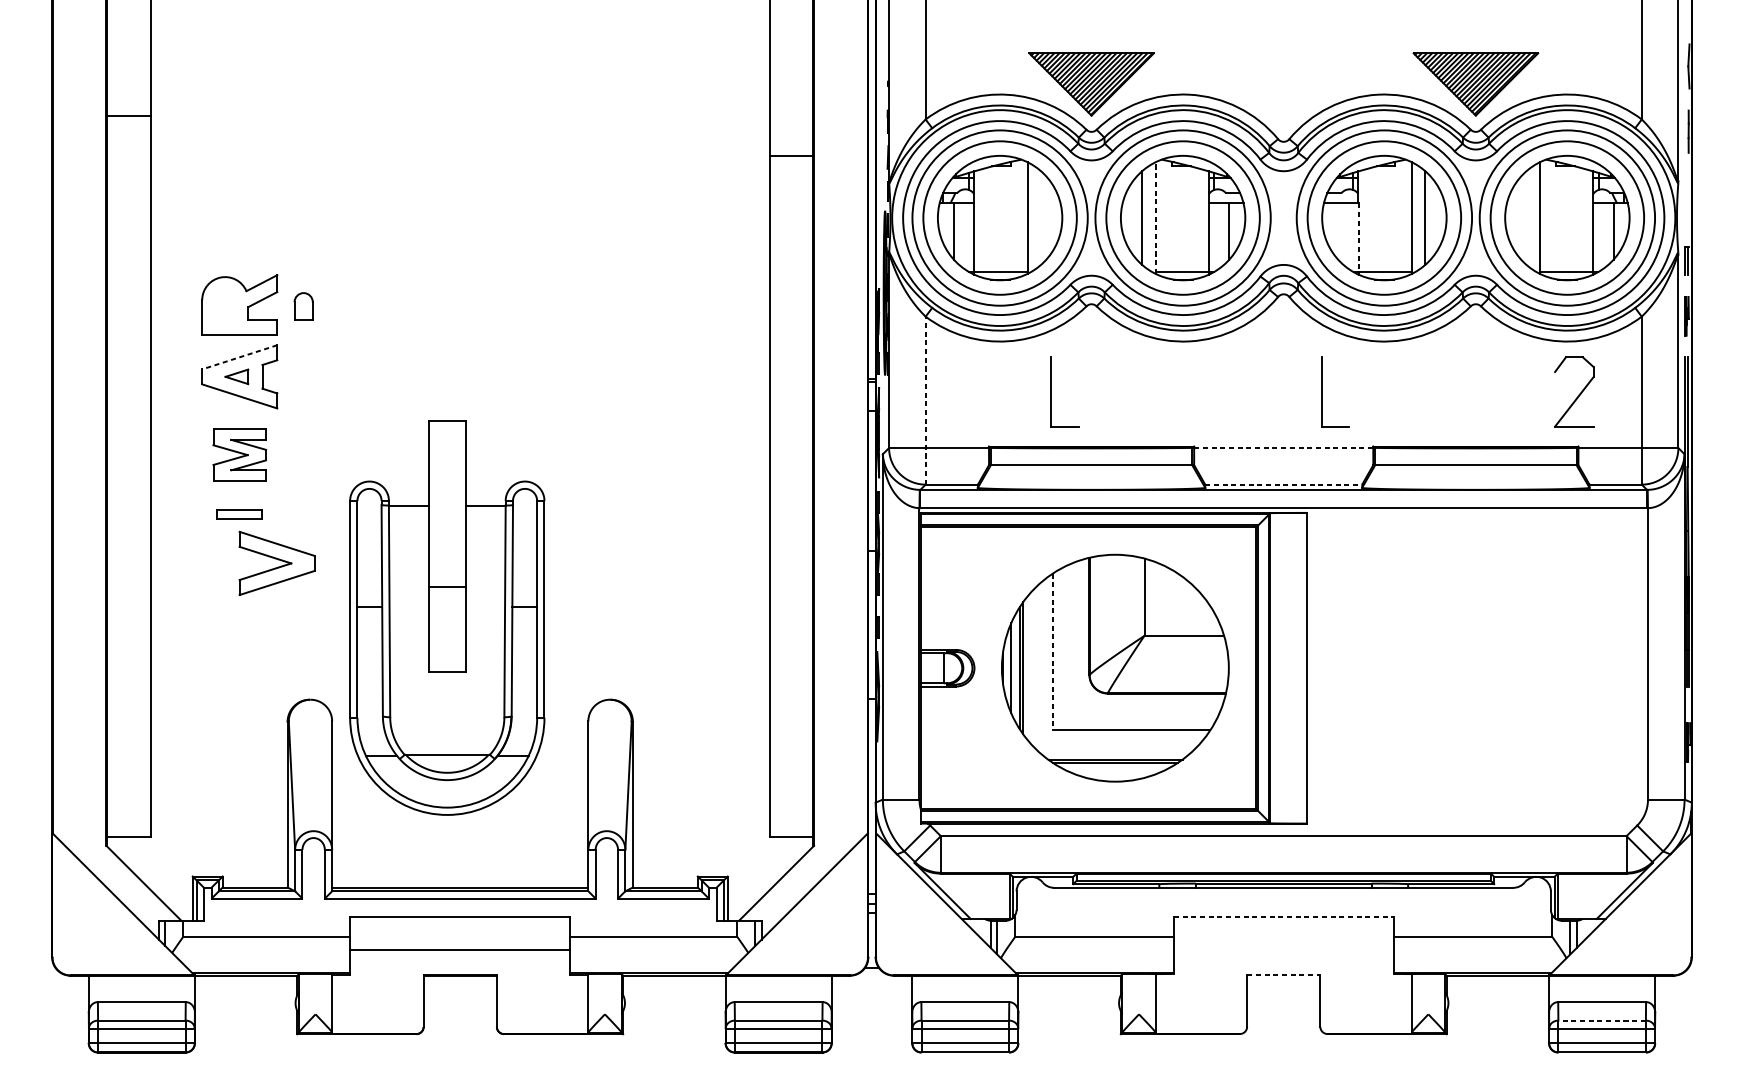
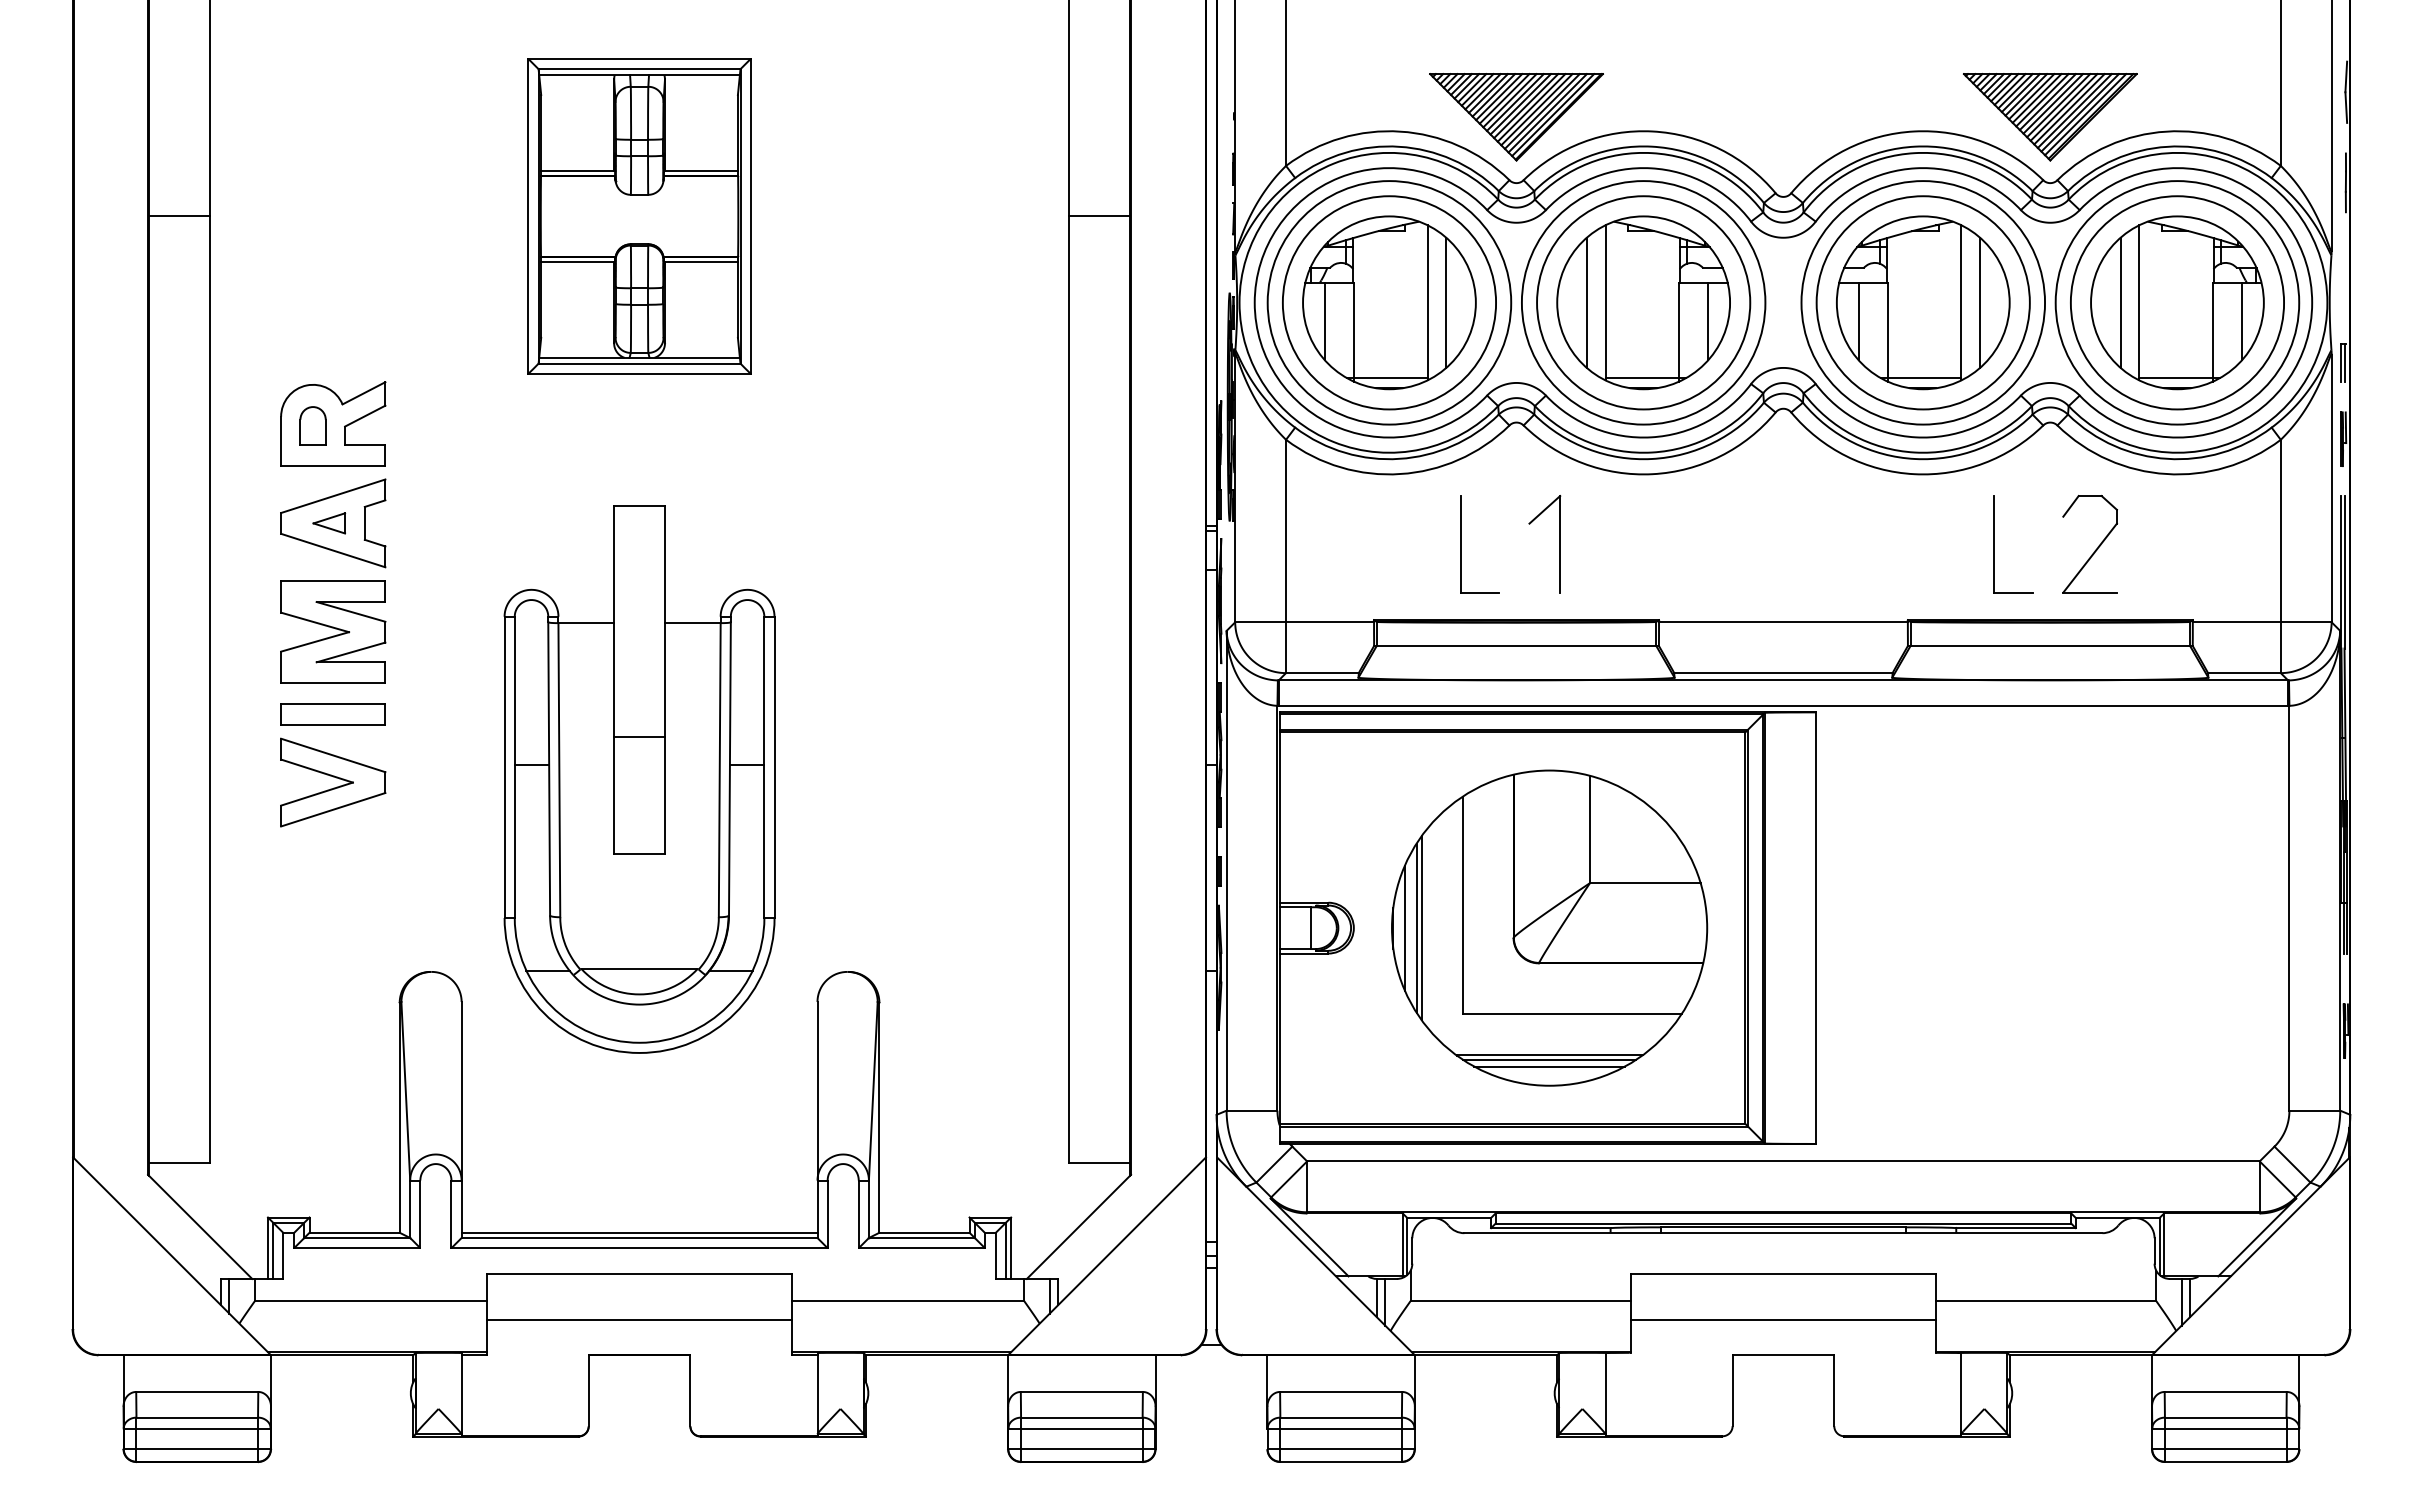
line: (129, 116) -> (179, 216), moved
part: (460, 155) -> (639, 216), added
line: (1041, 217) -> (1446, 302), added
line: (1155, 217) -> (1605, 302), dashed -> solid
line: (1526, 217) -> (2120, 302), added
line: (1337, 231) -> (1858, 321), added
line: (1358, 237) -> (1887, 330), dashed -> solid
part: (303, 306) -> (312, 425), moved
line: (239, 357) -> (333, 496), dashed -> solid
part: (1122, 392) -> (1559, 544), added
part: (1321, 392) -> (1994, 544), moved
part: (1578, 395) -> (2095, 549), moved
line: (925, 400) -> (1286, 556), dashed -> solid
line: (1283, 448) -> (1783, 622), dashed -> solid
part: (239, 454) -> (333, 631), size x1.43
line: (1283, 484) -> (1783, 673), dashed -> solid
part: (239, 514) -> (332, 714), size x1.67
part: (277, 563) -> (333, 782), moved
part: (447, 618) -> (639, 779), moved
line: (1052, 651) -> (1462, 905), dashed -> solid
line: (1115, 767) -> (1549, 1066), added
line: (1283, 916) -> (1783, 1273), dashed -> solid
line: (1283, 949) -> (1782, 1319), added
line: (1283, 975) -> (1783, 1354), dashed -> solid
line: (1601, 1020) -> (2225, 1417), dashed -> solid

